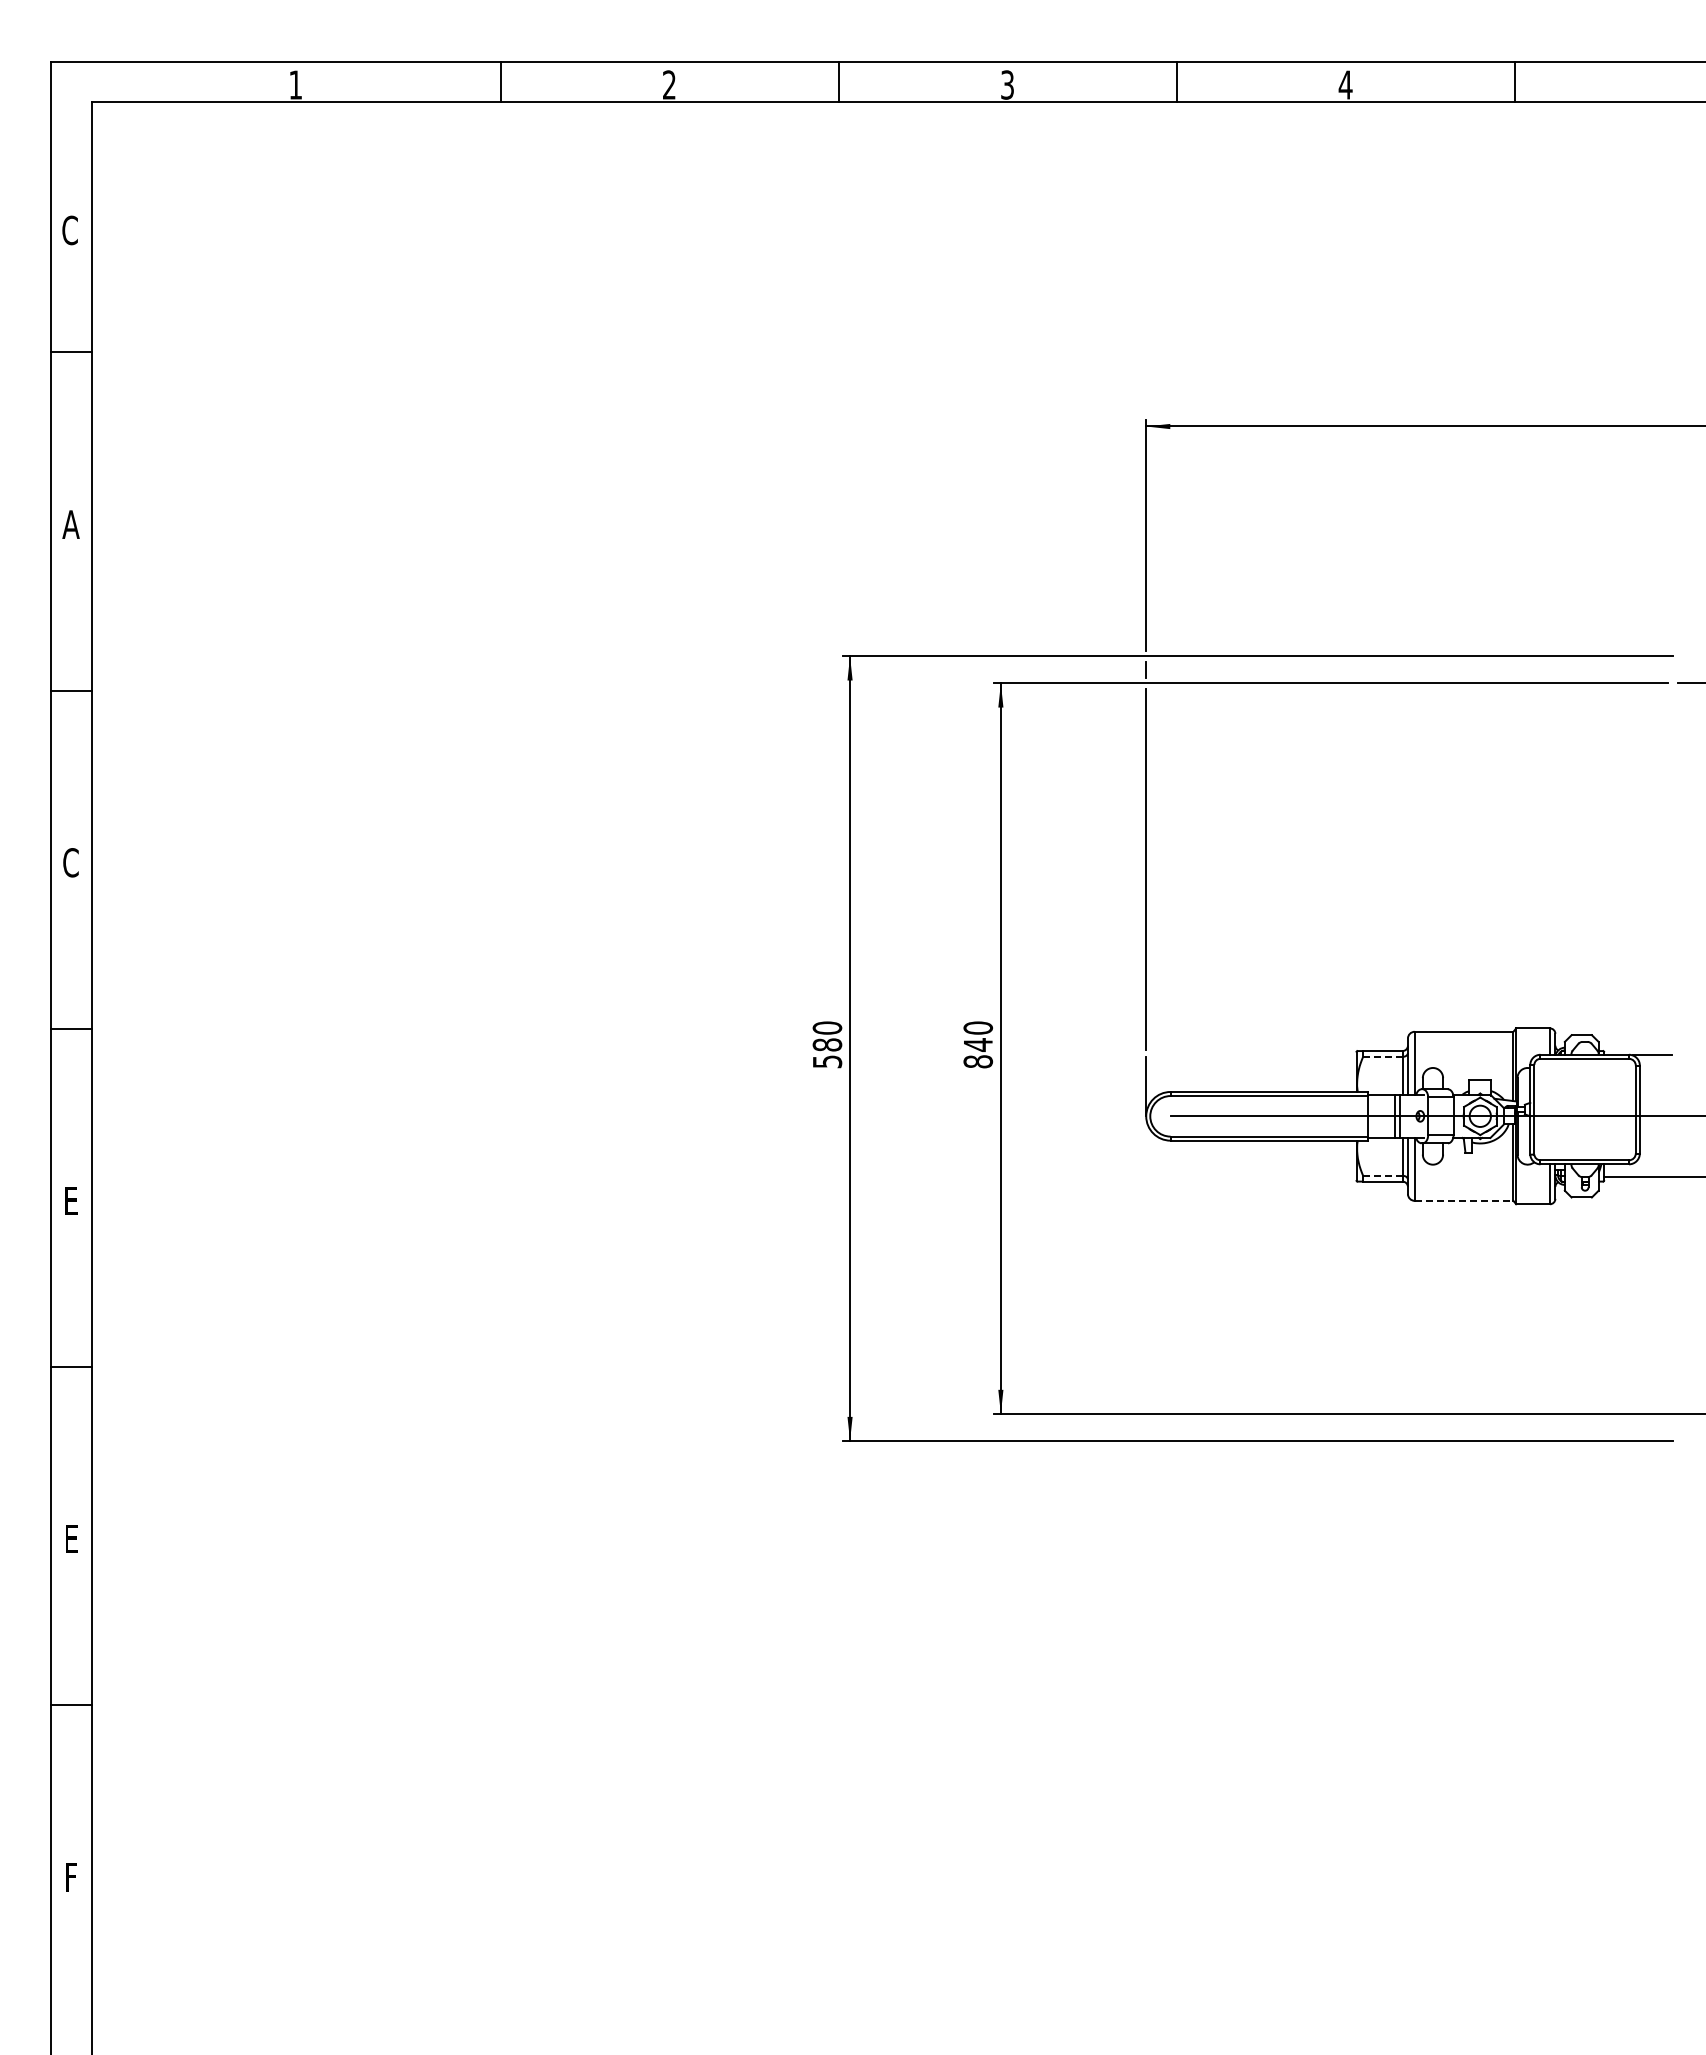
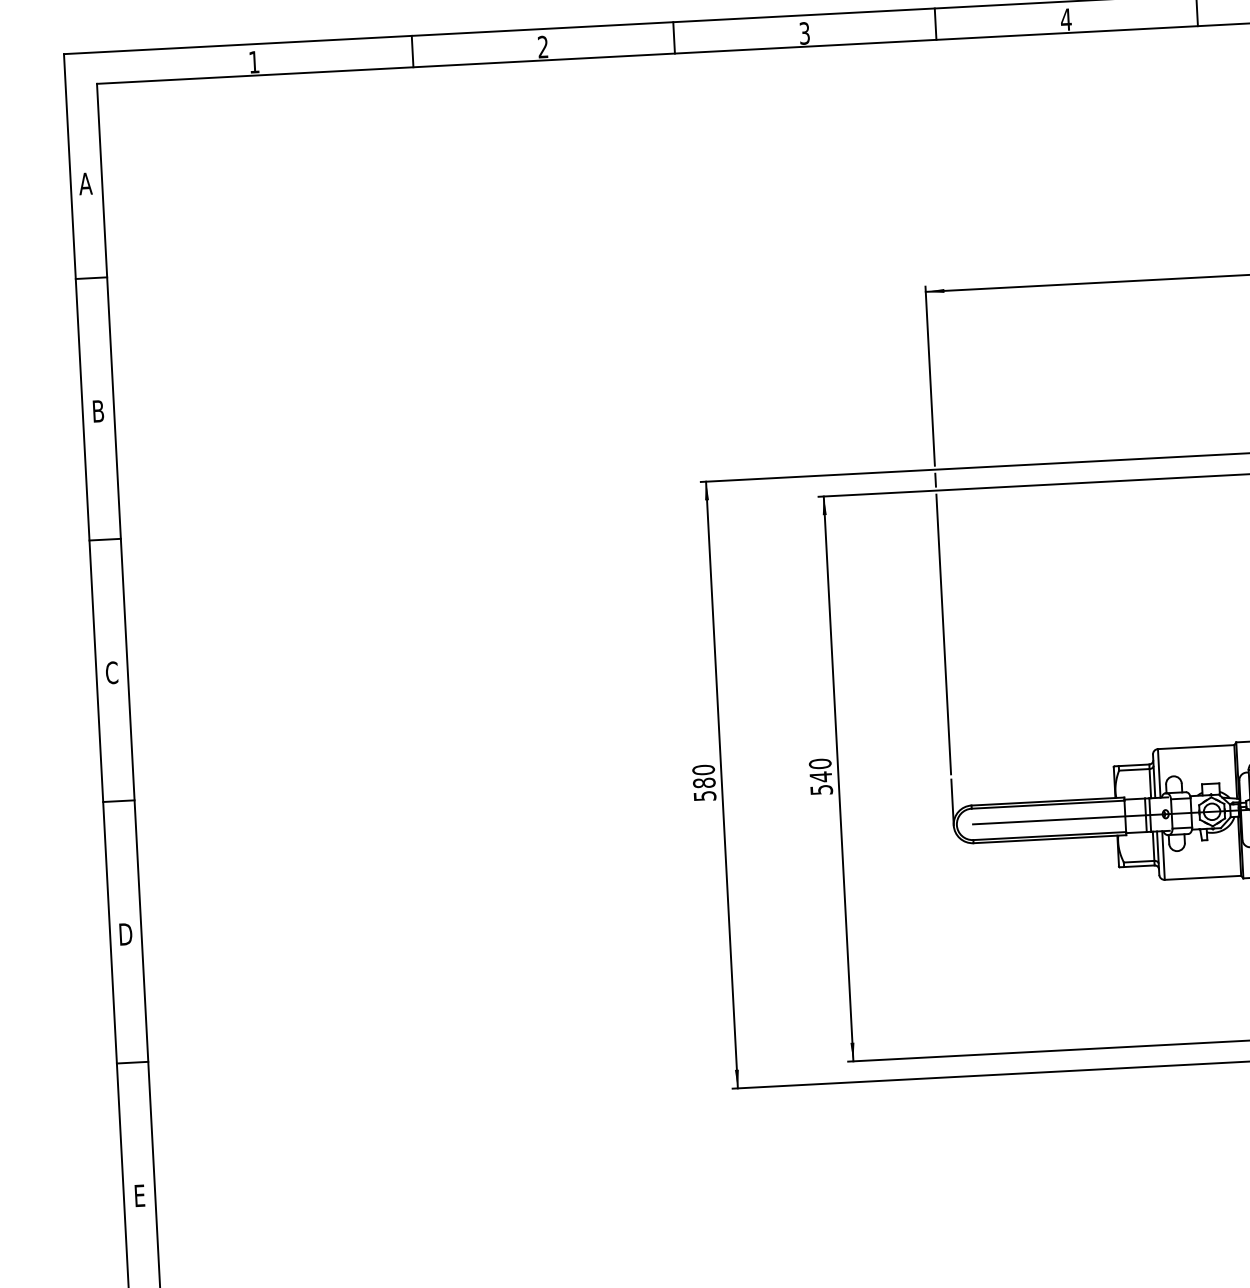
text: (69, 230) -> (85, 183), C -> A
text: (70, 524) -> (97, 411), A -> B
line: (1382, 1056) -> (1134, 769), dashed -> solid
text: (978, 1061) -> (821, 789), 840 -> 540
line: (1382, 1175) -> (1138, 861), dashed -> solid
text: (71, 1200) -> (126, 934), E -> D
line: (1464, 1200) -> (1203, 877), dashed -> solid

